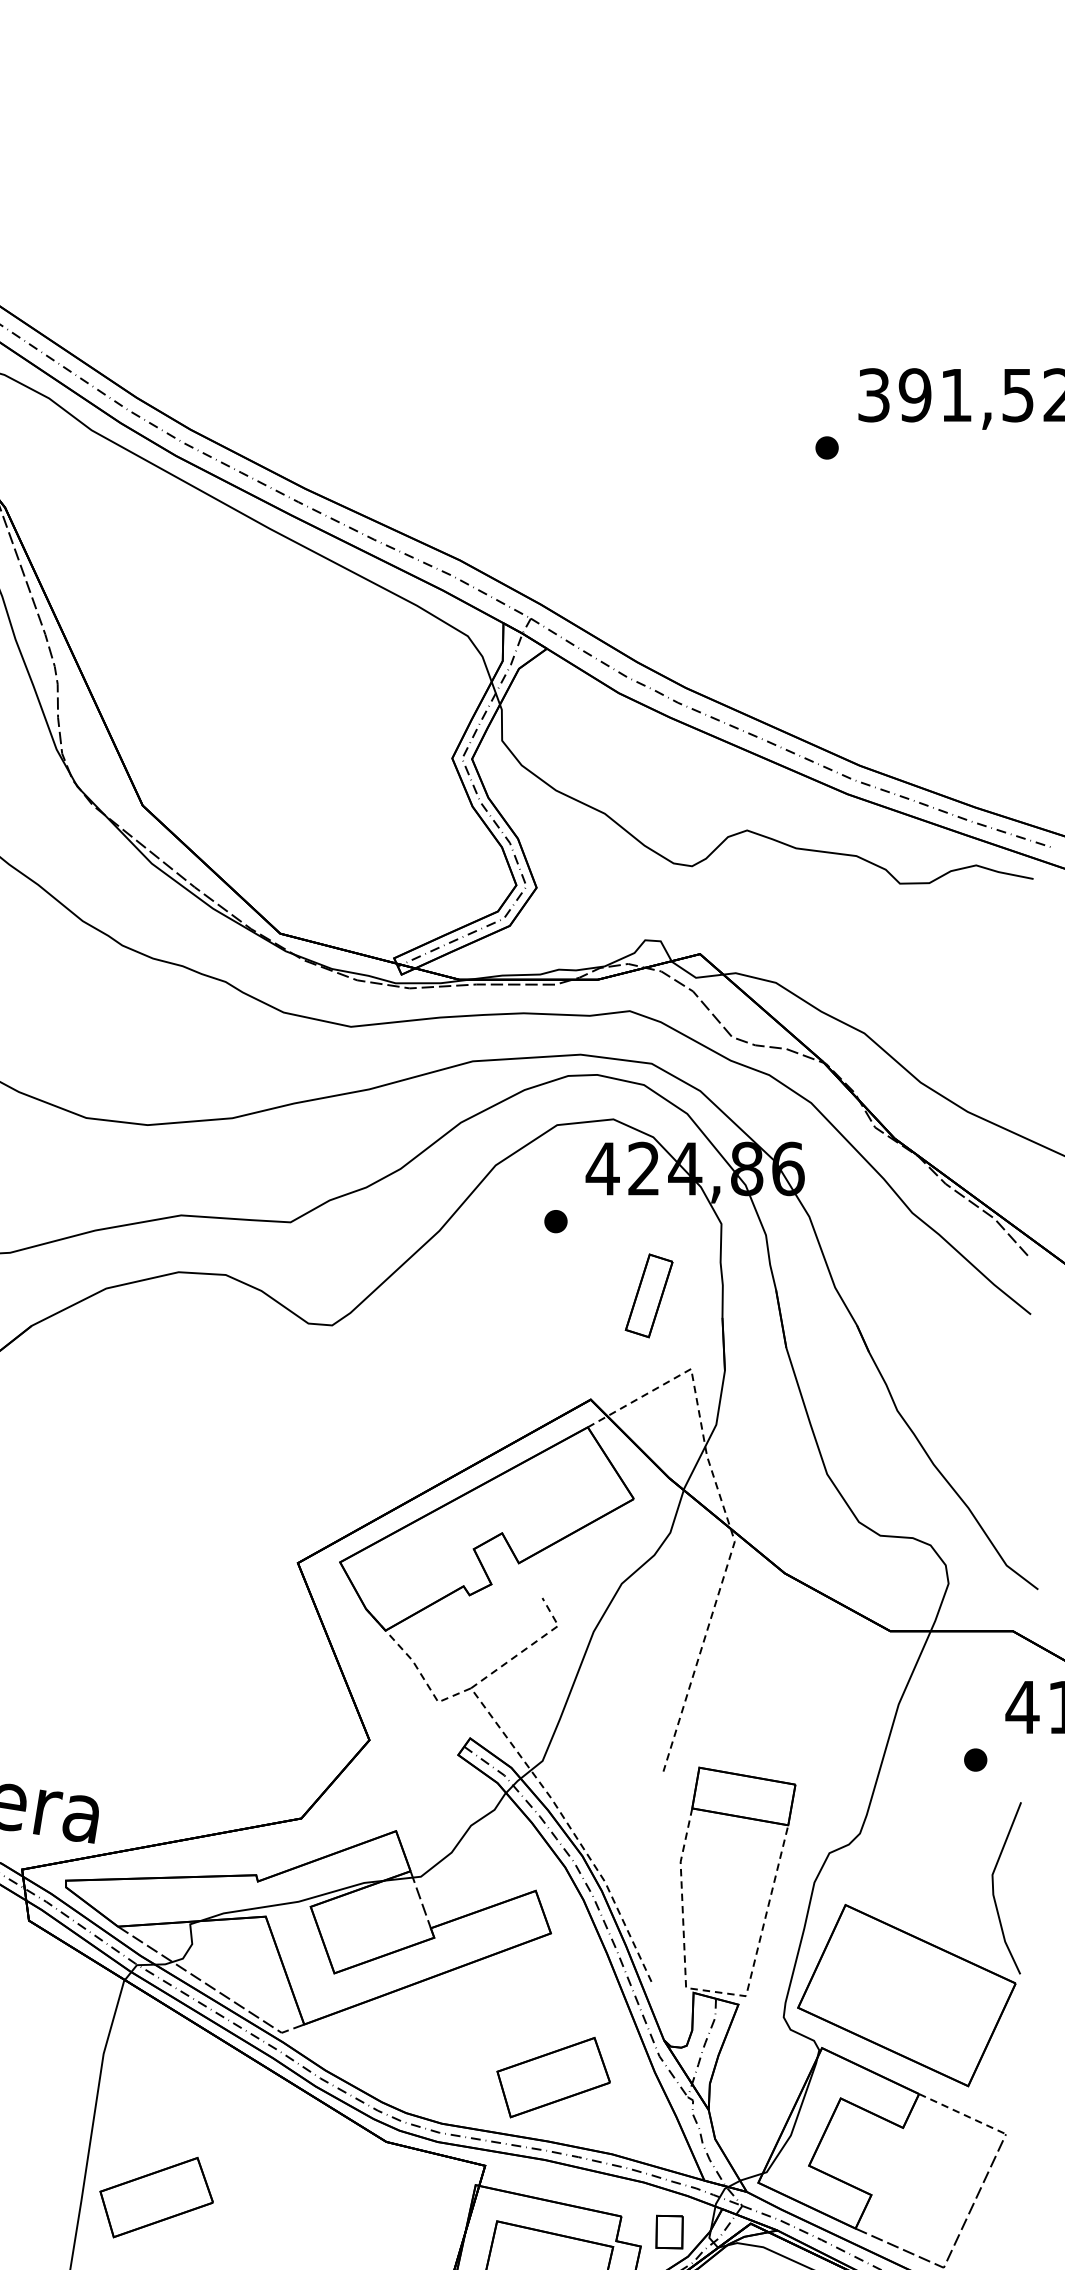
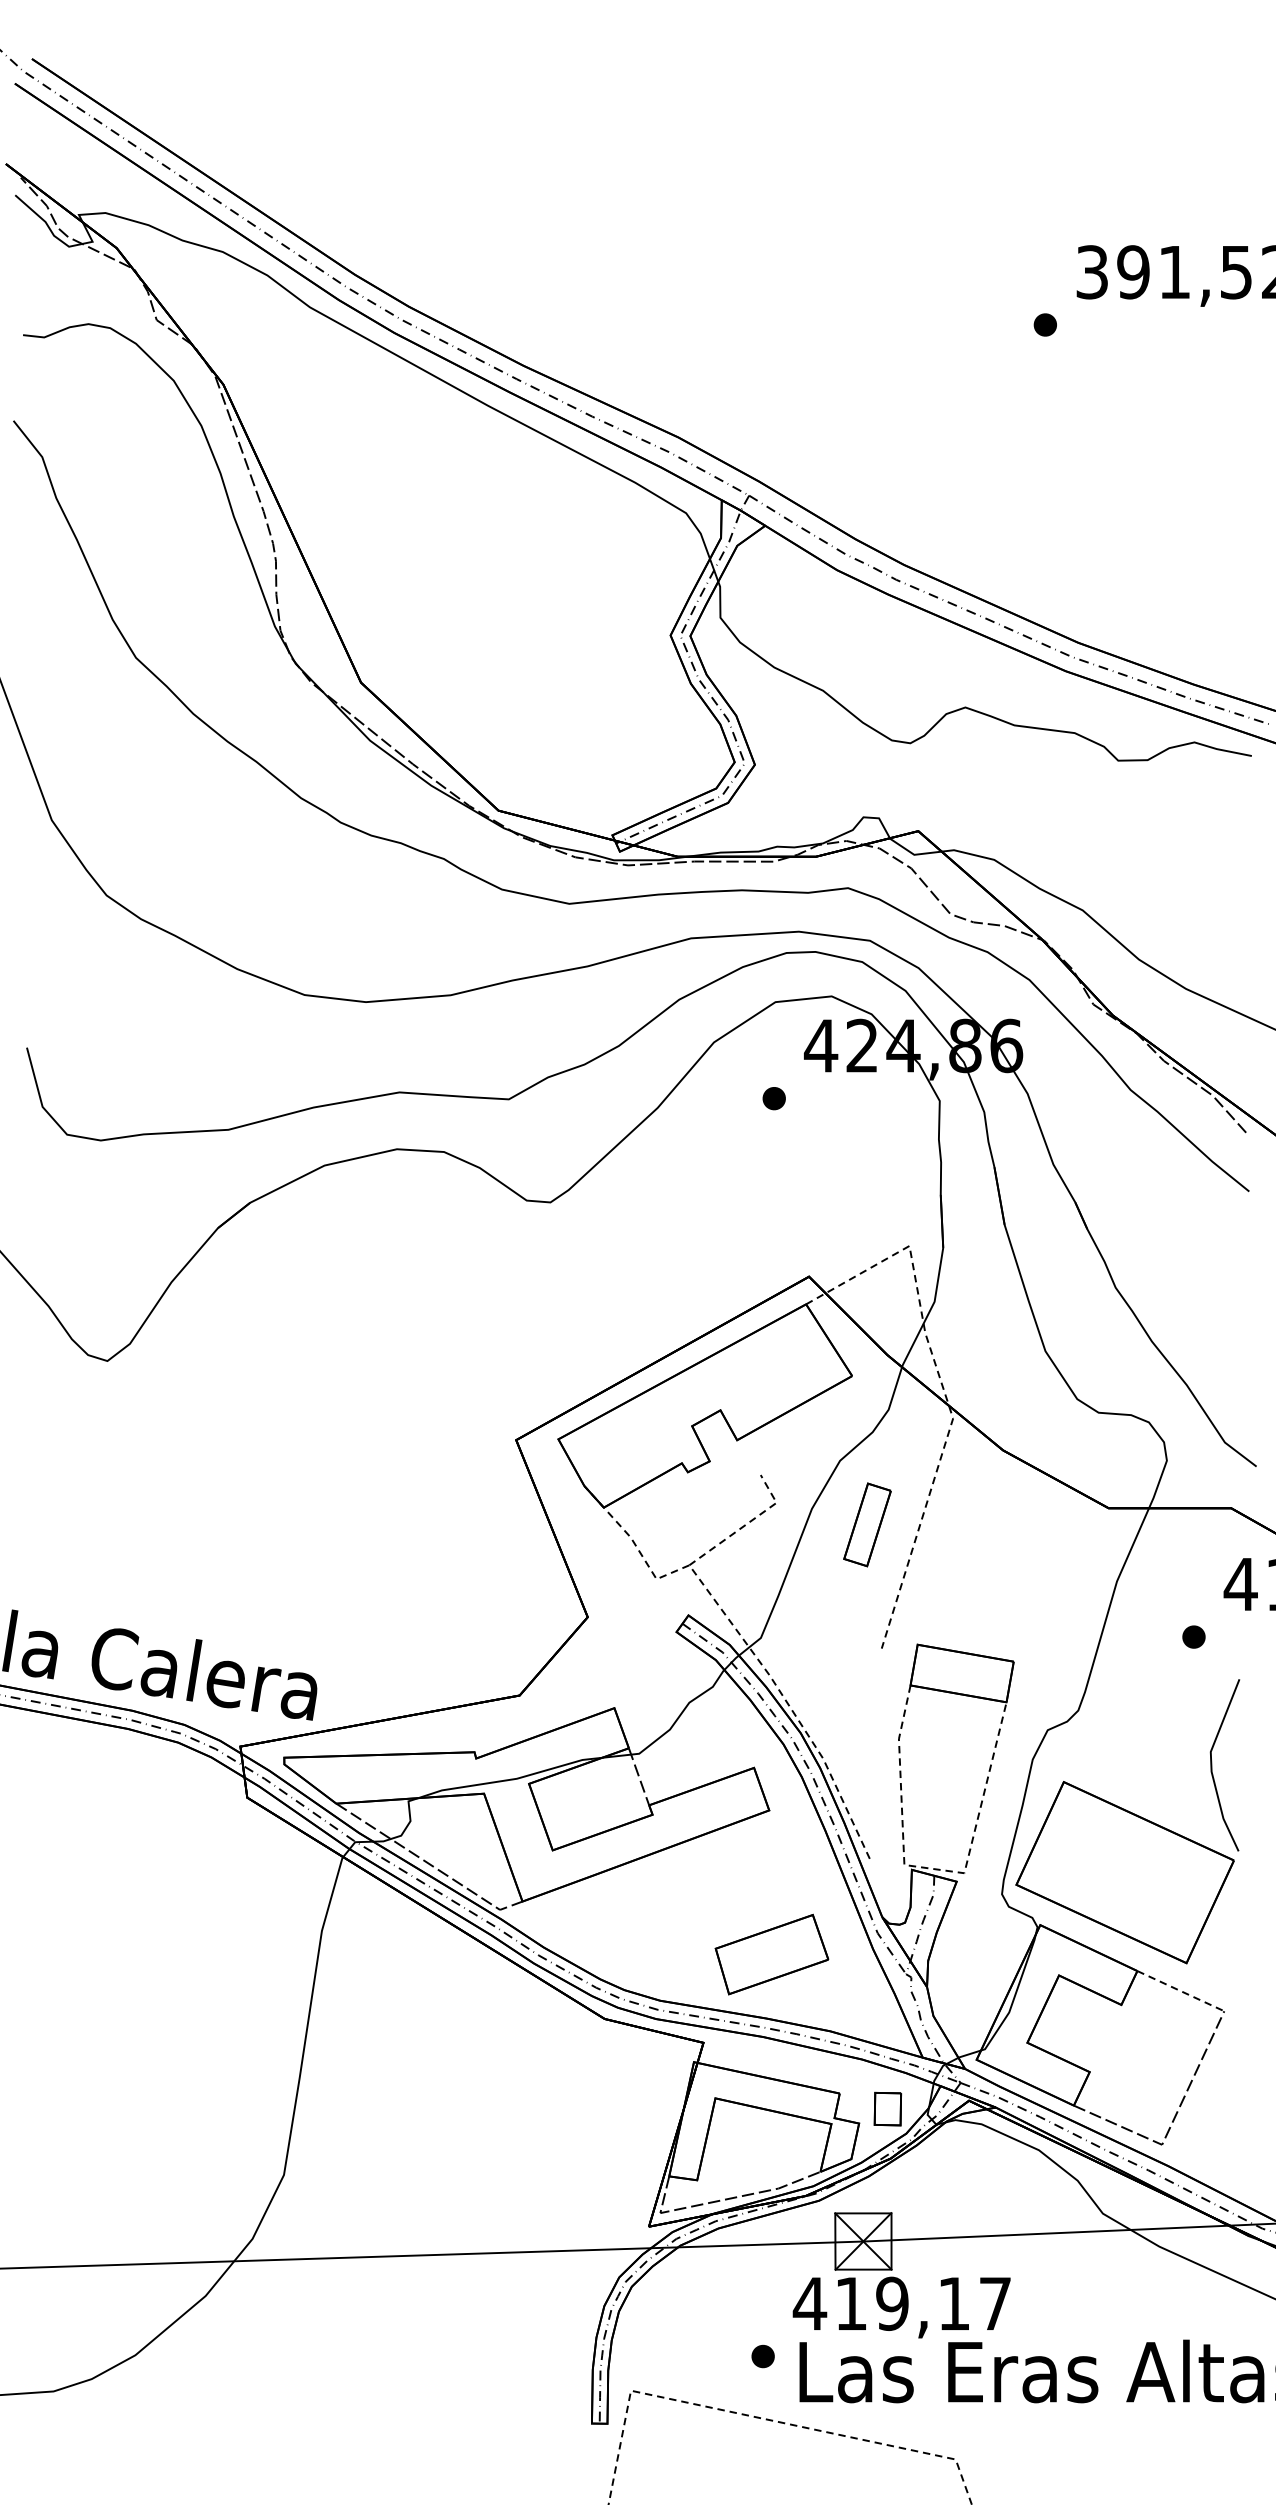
part: (649, 1295) -> (867, 1524), moved
part: (156, 2197) -> (374, 2074), removed

